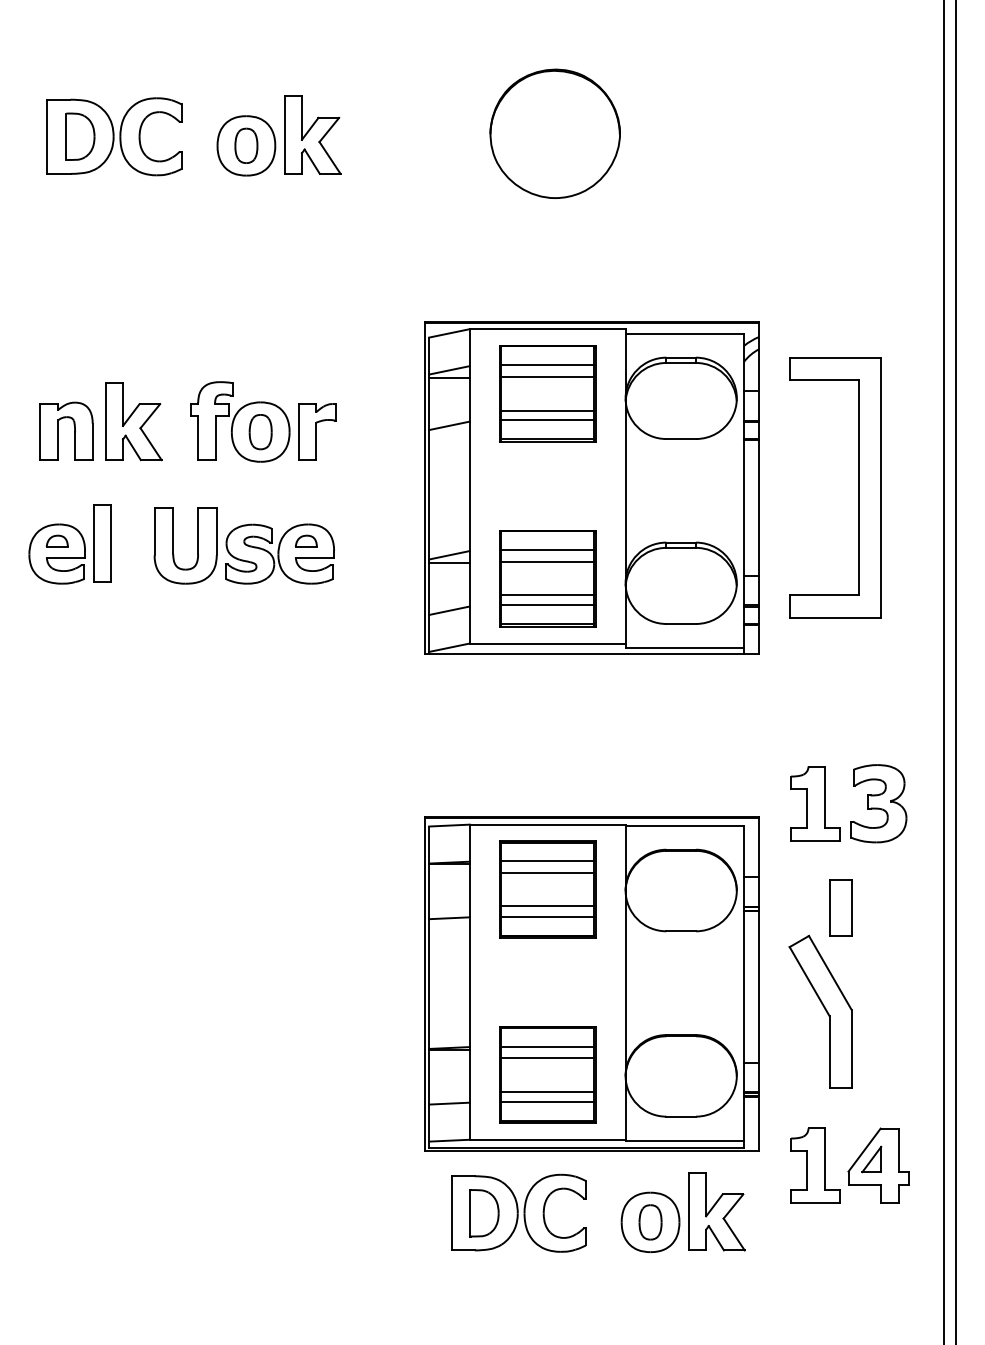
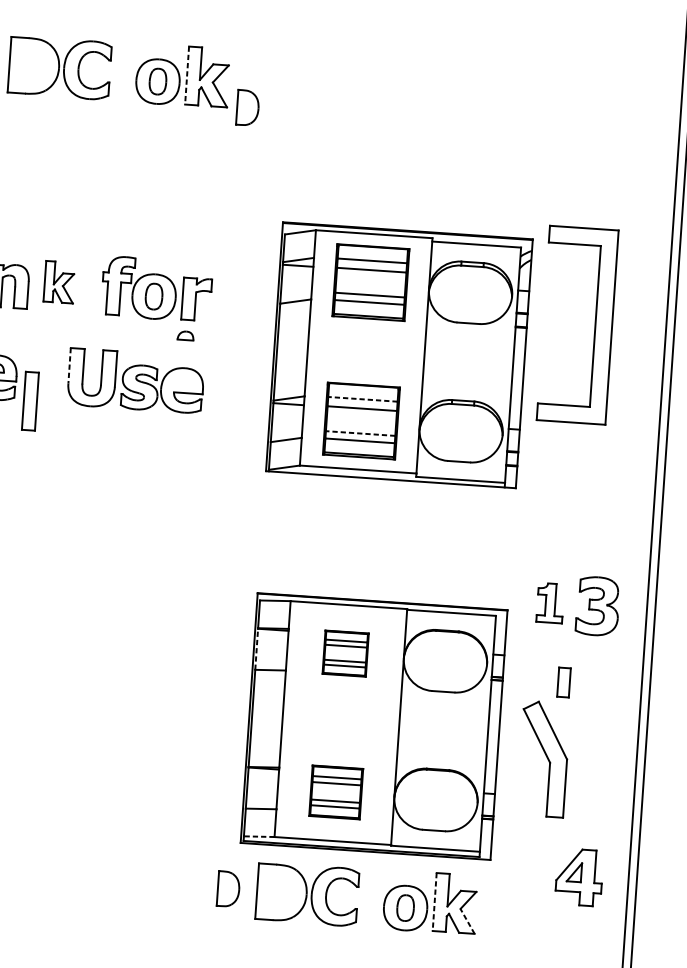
part: (554, 133) -> (389, 88), removed
line: (284, 135) -> (187, 75), solid -> dashed
part: (80, 136) -> (248, 107), moved
part: (133, 421) -> (59, 282), size x0.7
part: (858, 487) -> (594, 326), moved
line: (154, 531) -> (69, 365), solid -> dashed
part: (306, 540) -> (185, 335), moved
part: (102, 543) -> (30, 401), moved
line: (547, 549) -> (362, 399), solid -> dashed
line: (547, 595) -> (360, 433), solid -> dashed
part: (815, 803) -> (550, 602), size x0.7
part: (547, 889) -> (345, 653), size x0.6
line: (429, 891) -> (257, 649), solid -> dashed
part: (840, 907) -> (563, 682), size x0.7
part: (547, 1074) -> (335, 792), size x0.7
line: (448, 1140) -> (258, 836), solid -> dashed
part: (815, 1165) -> (531, 873), removed
line: (688, 1211) -> (434, 901), solid -> dashed
part: (484, 1213) -> (228, 889), moved
line: (733, 1234) -> (467, 921), solid -> dashed

